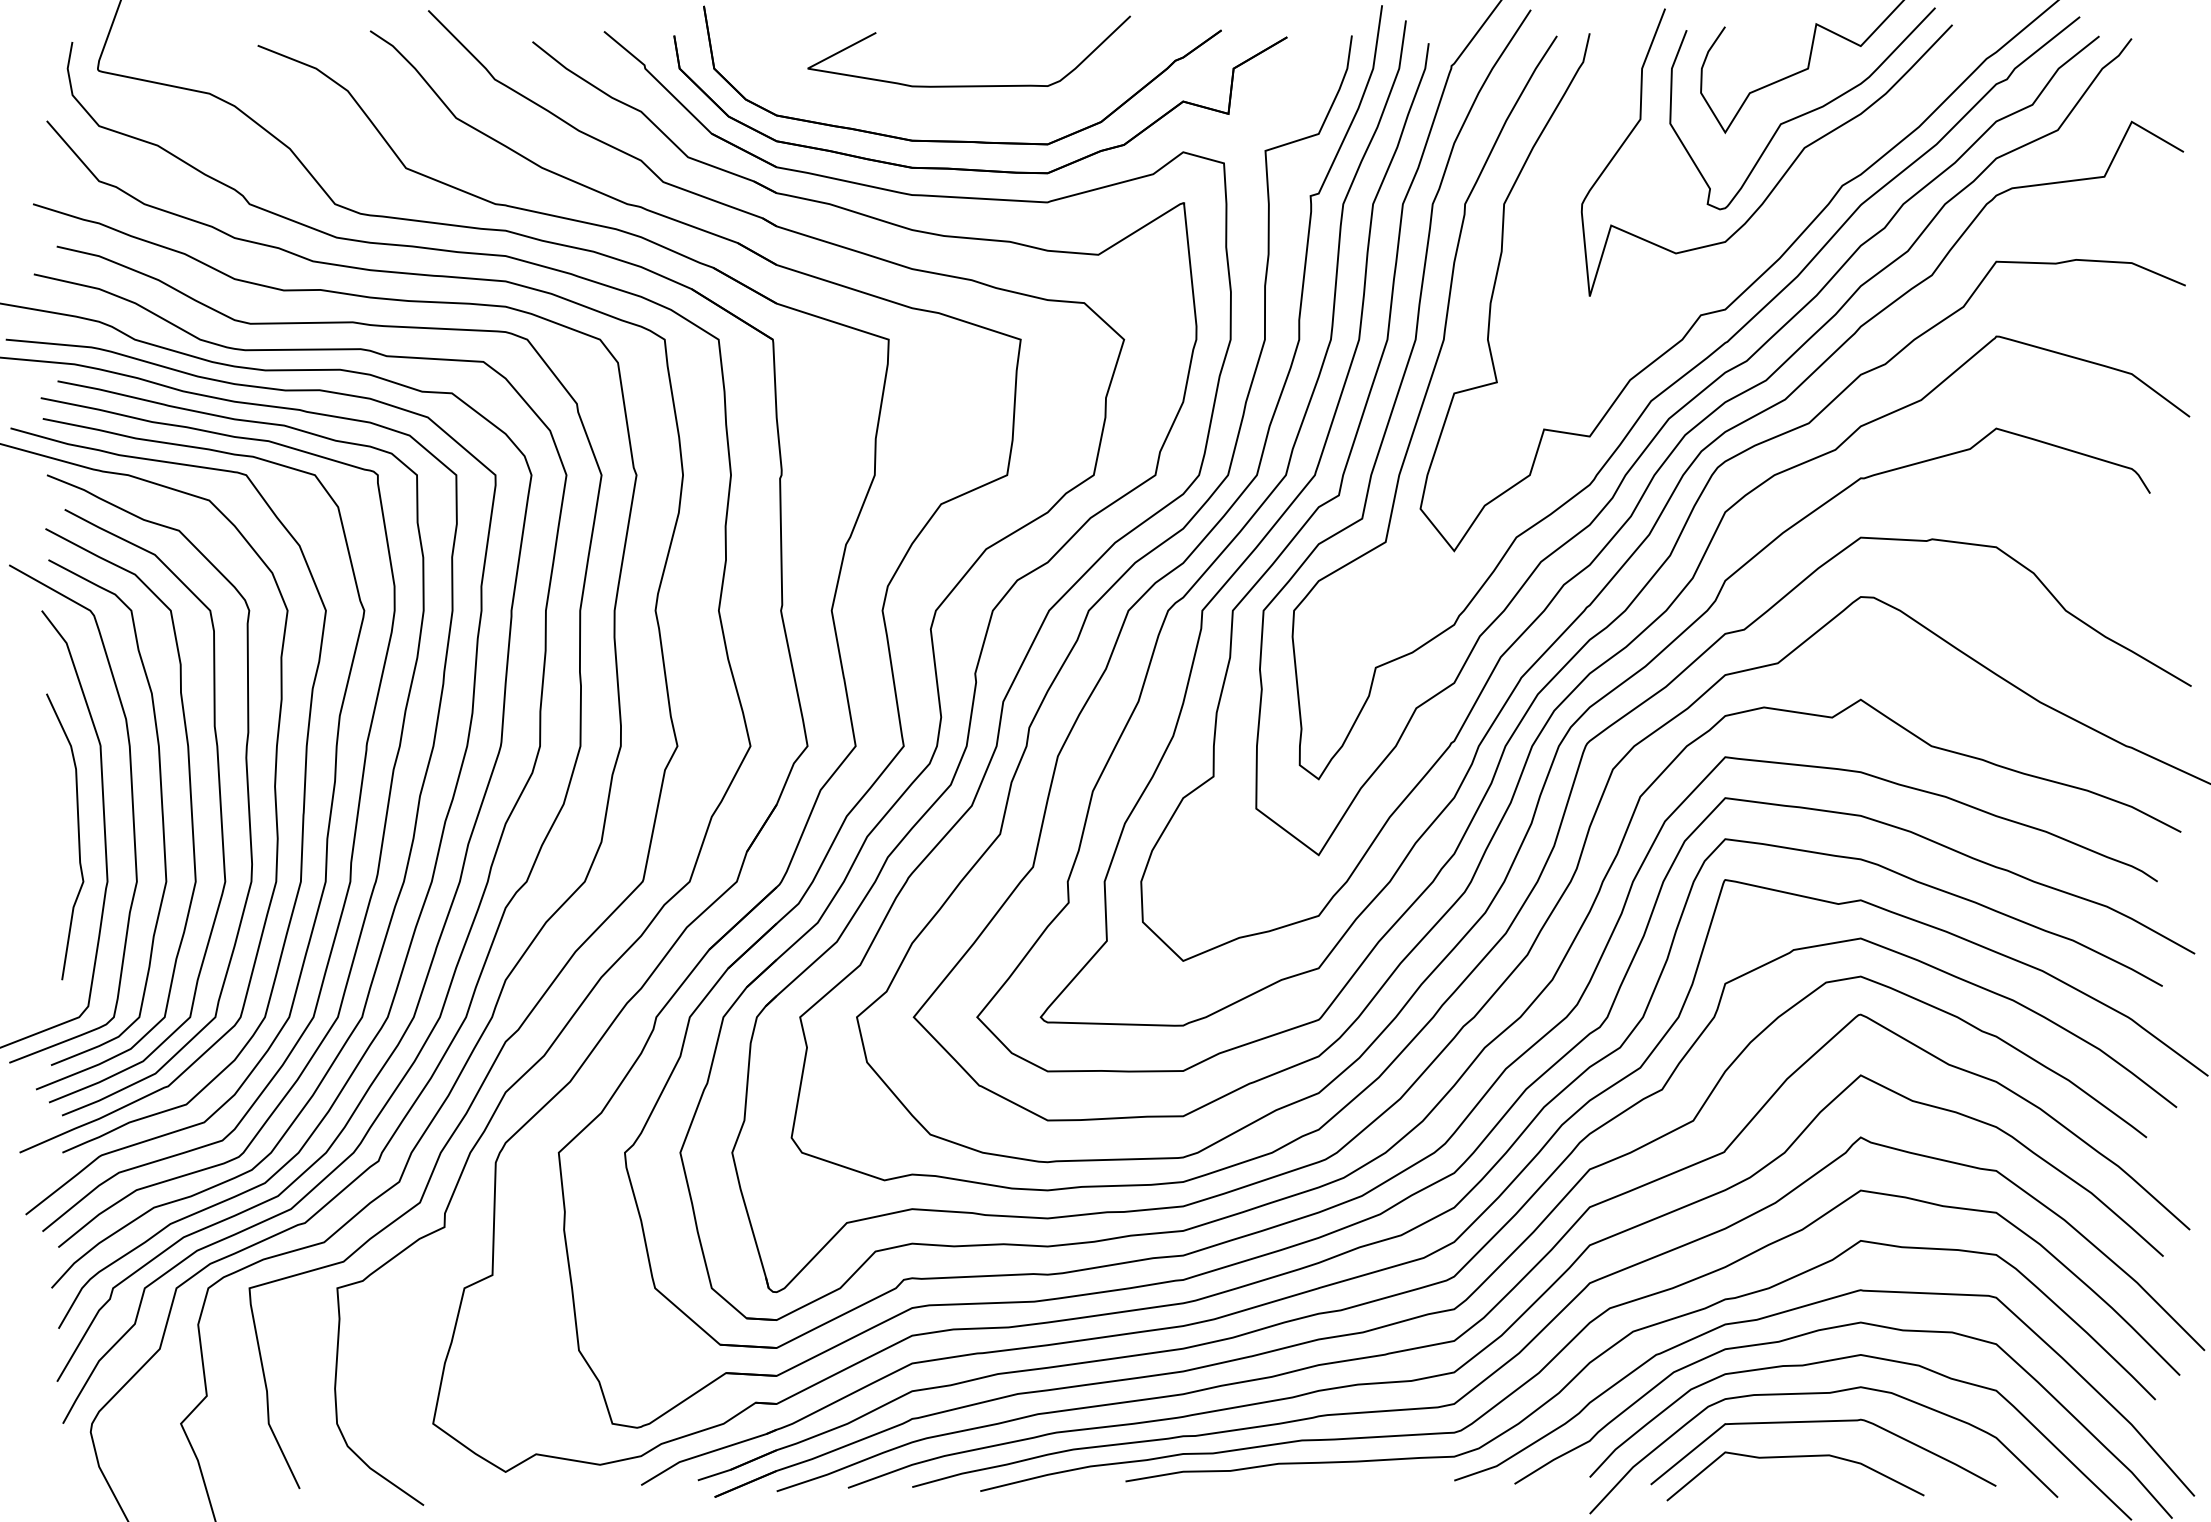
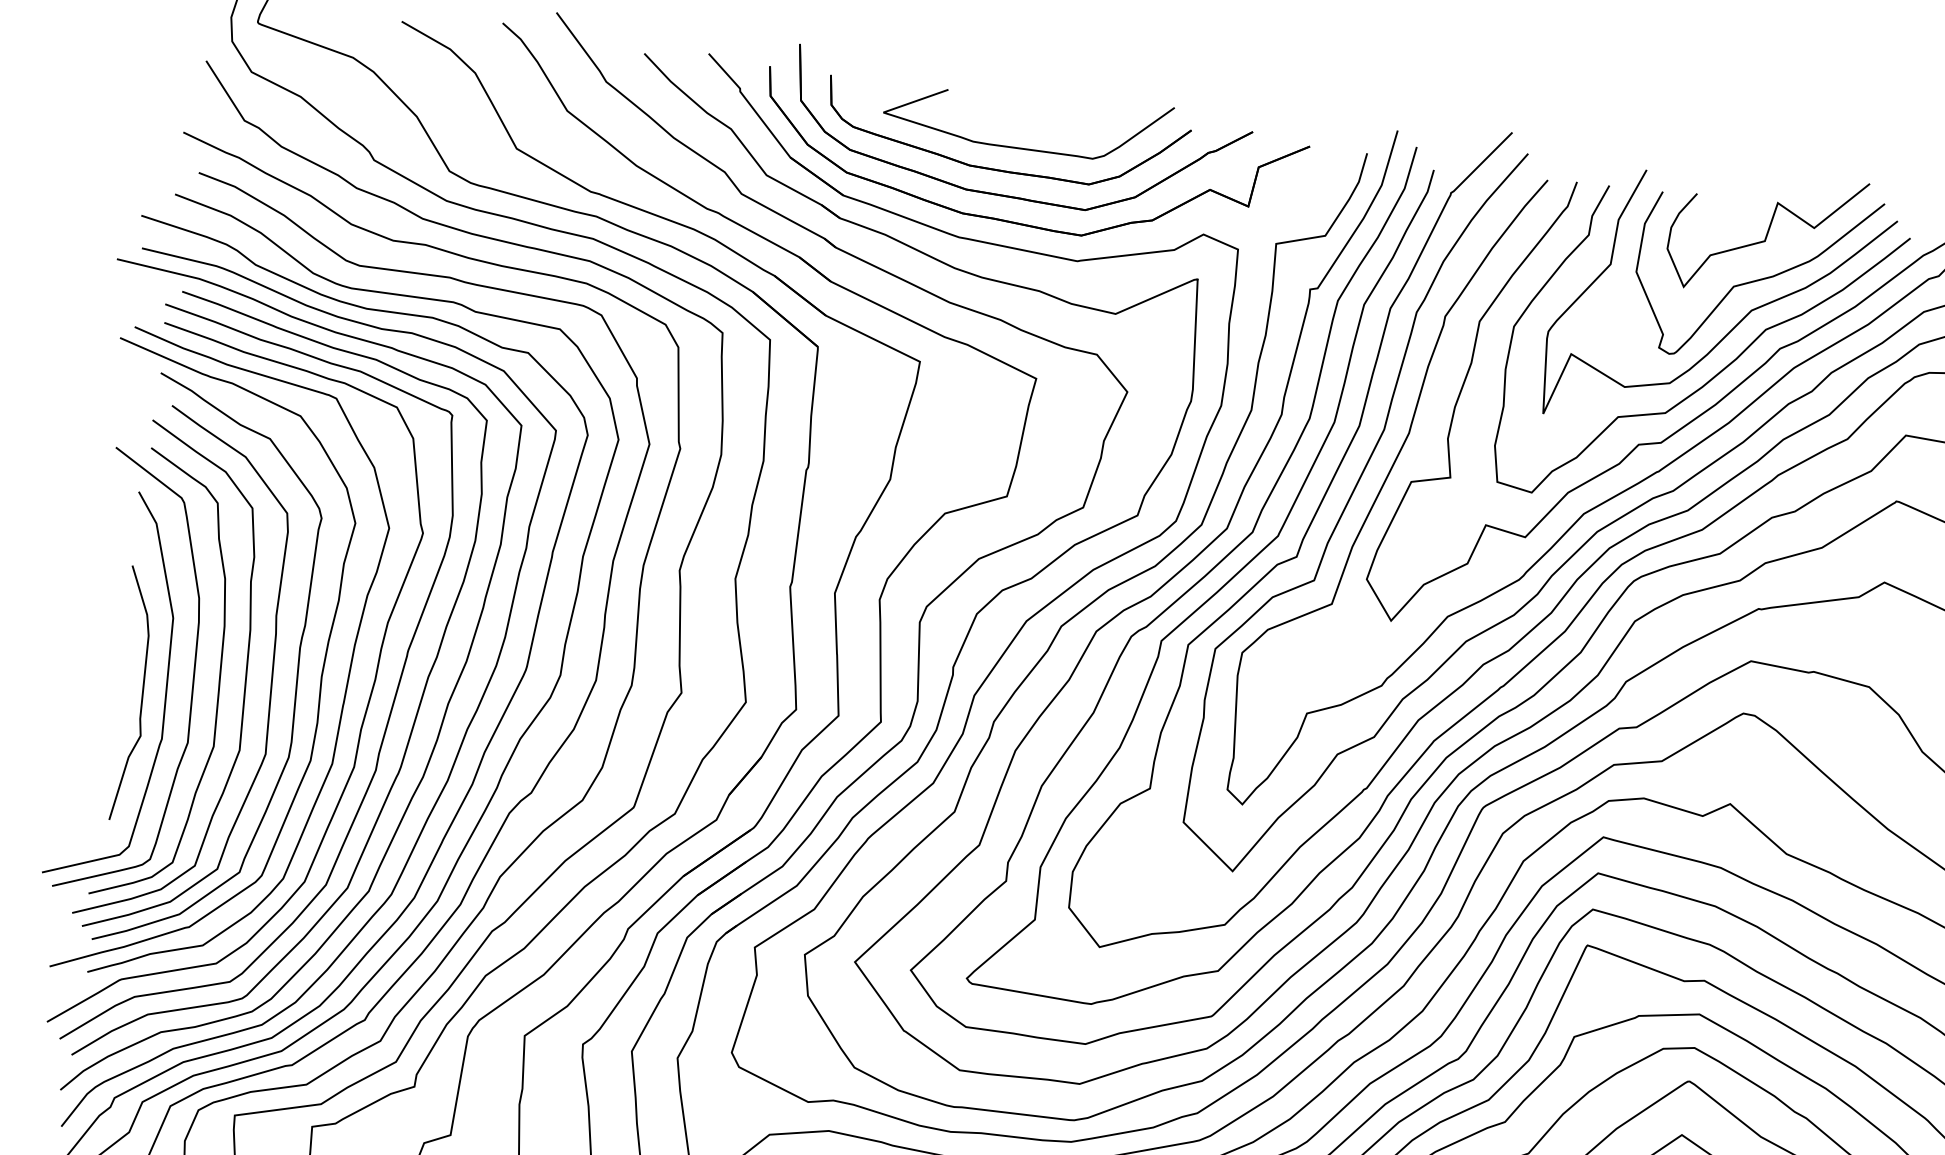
part: (947, 113) -> (1000, 170), added
curve: (1774, 225) -> (1715, 375), added

